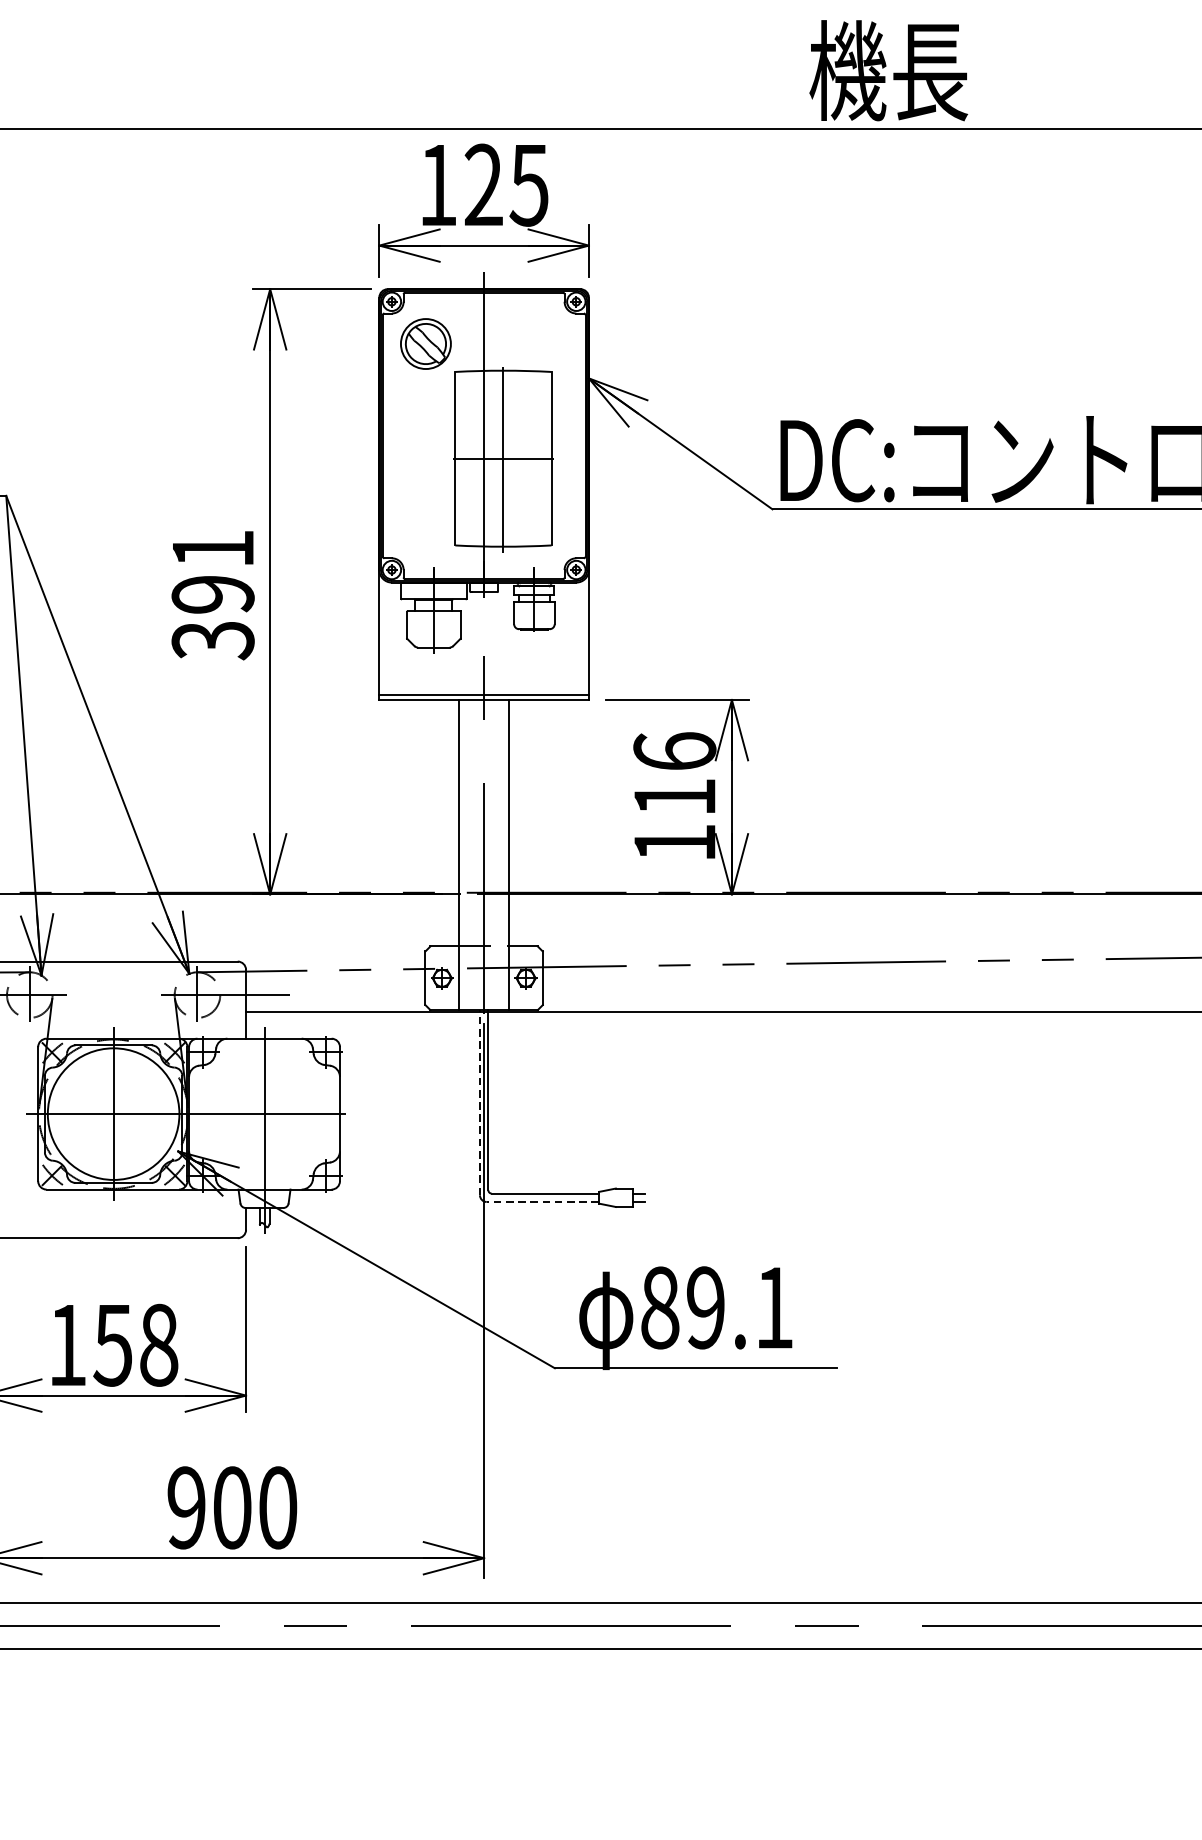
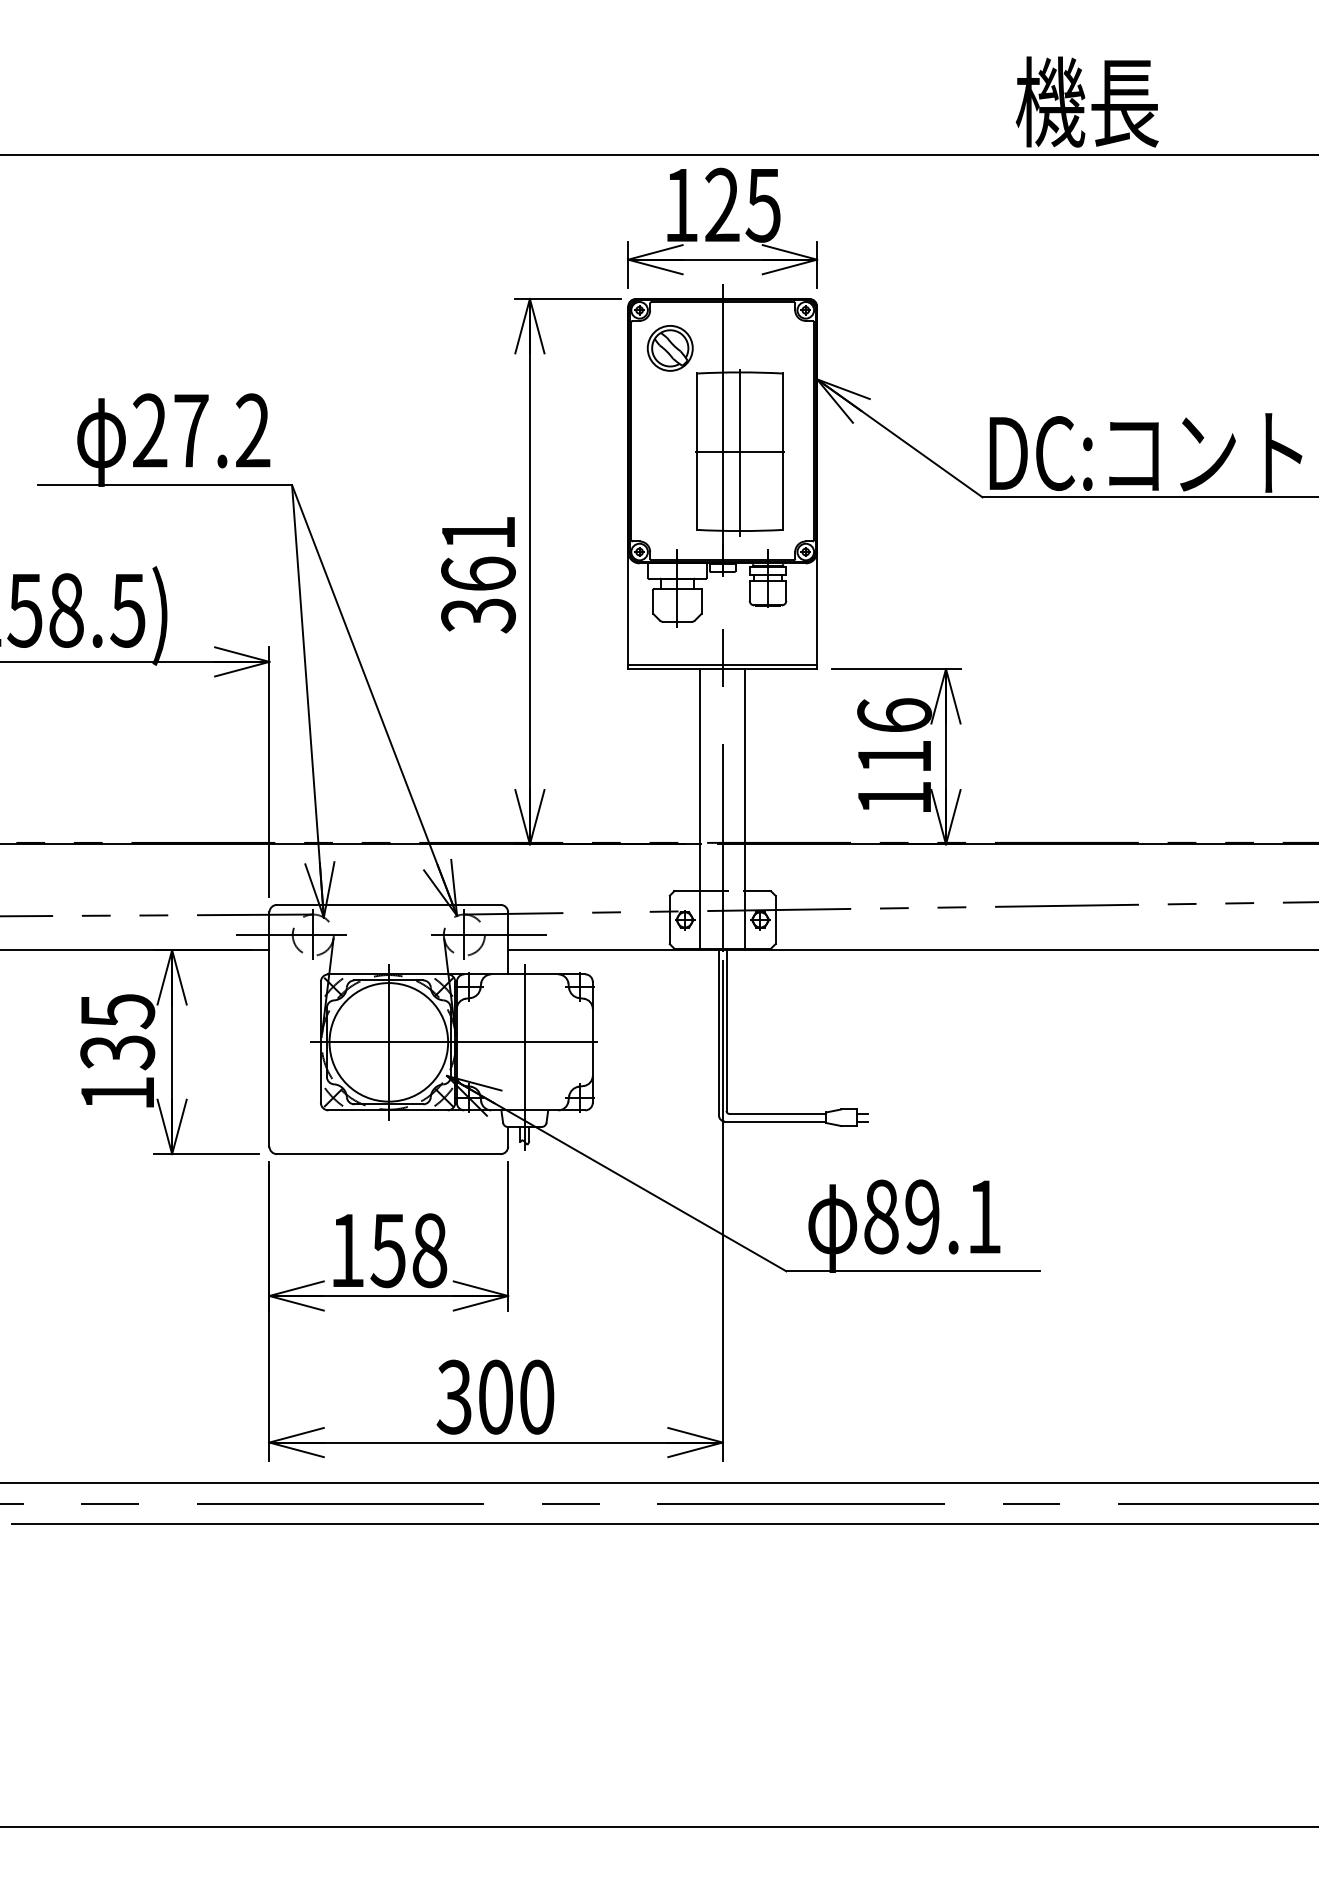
text: (213, 593) -> (478, 573), 391 -> 361
line: (479, 1102) -> (718, 1031), dashed -> solid
line: (542, 1201) -> (775, 1121), dashed -> solid
text: (185, 1507) -> (453, 1396), 900 -> 300

